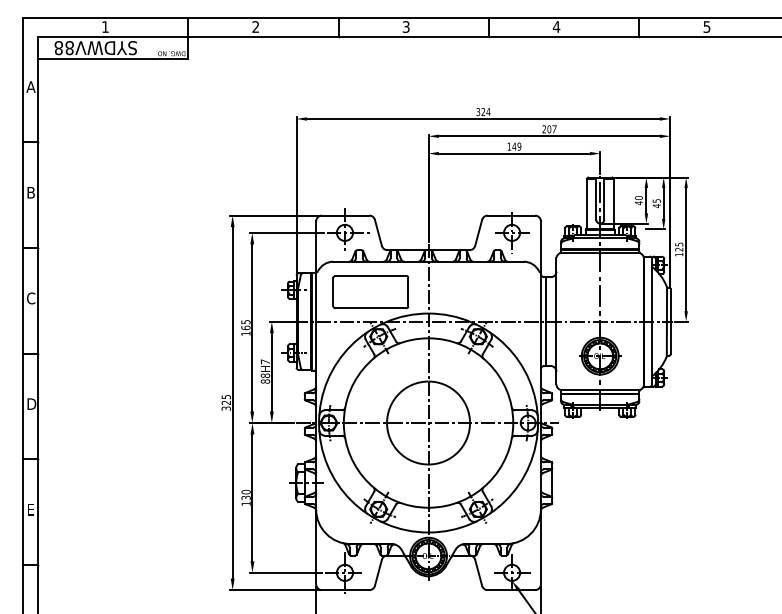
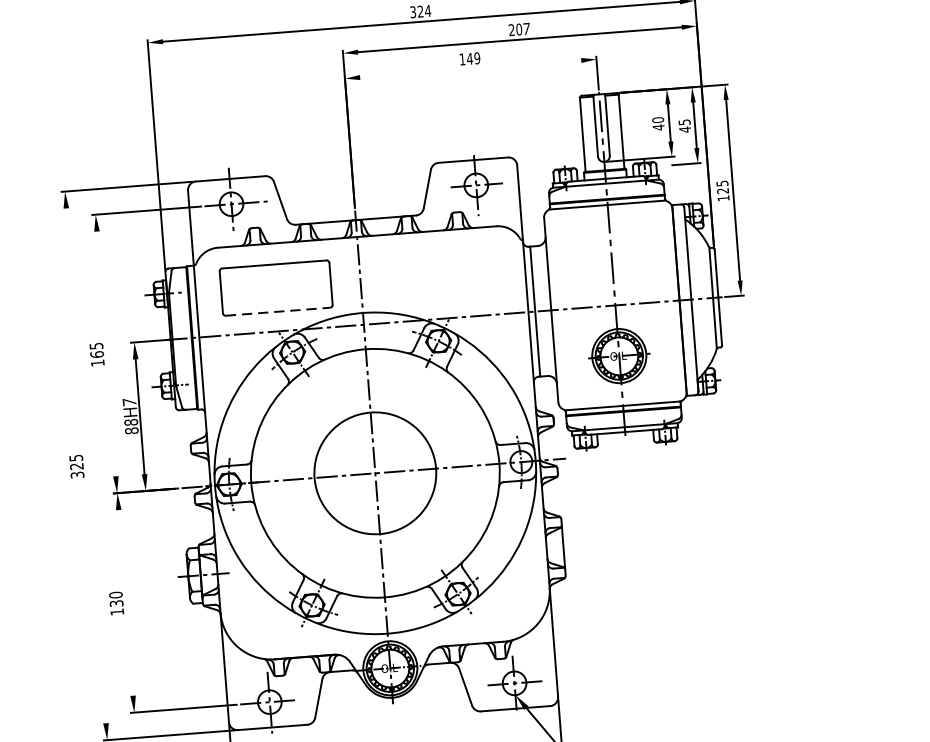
line: (513, 153) -> (469, 68), removed
line: (370, 308) -> (277, 312), solid -> dashed
line: (252, 327) -> (106, 353), removed
line: (232, 402) -> (85, 465), removed
line: (252, 497) -> (125, 602), removed

